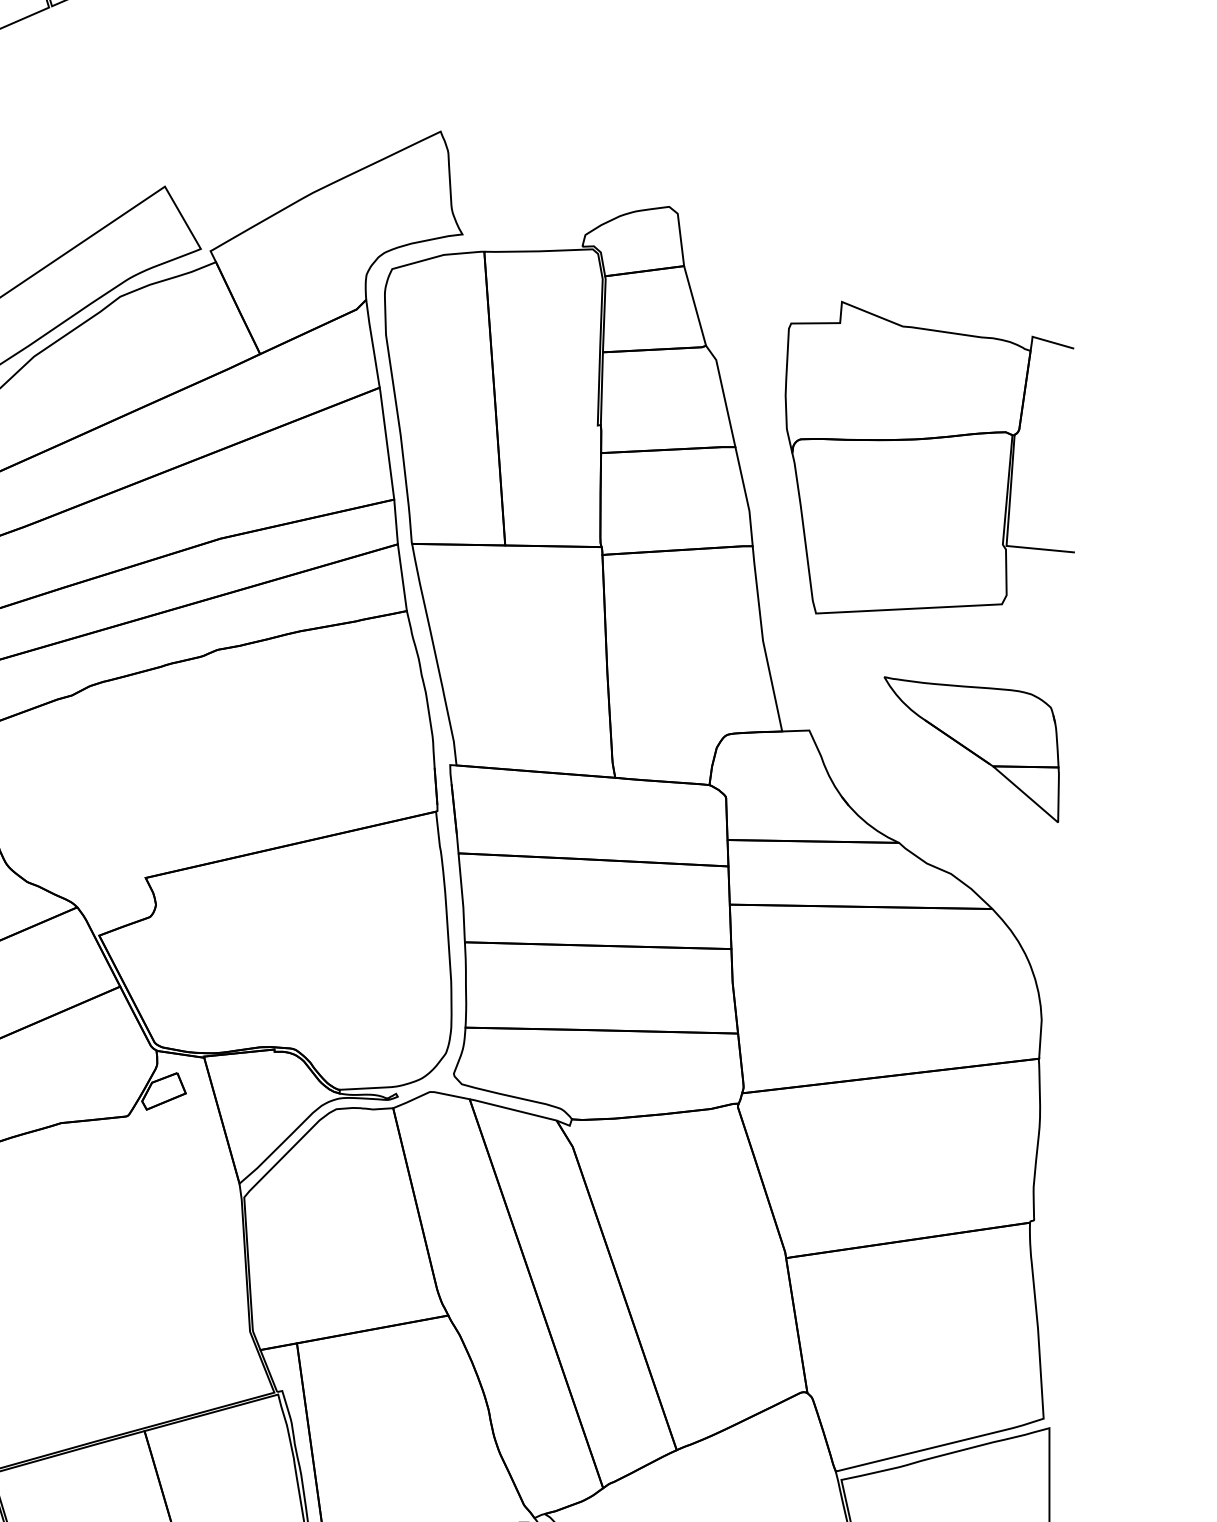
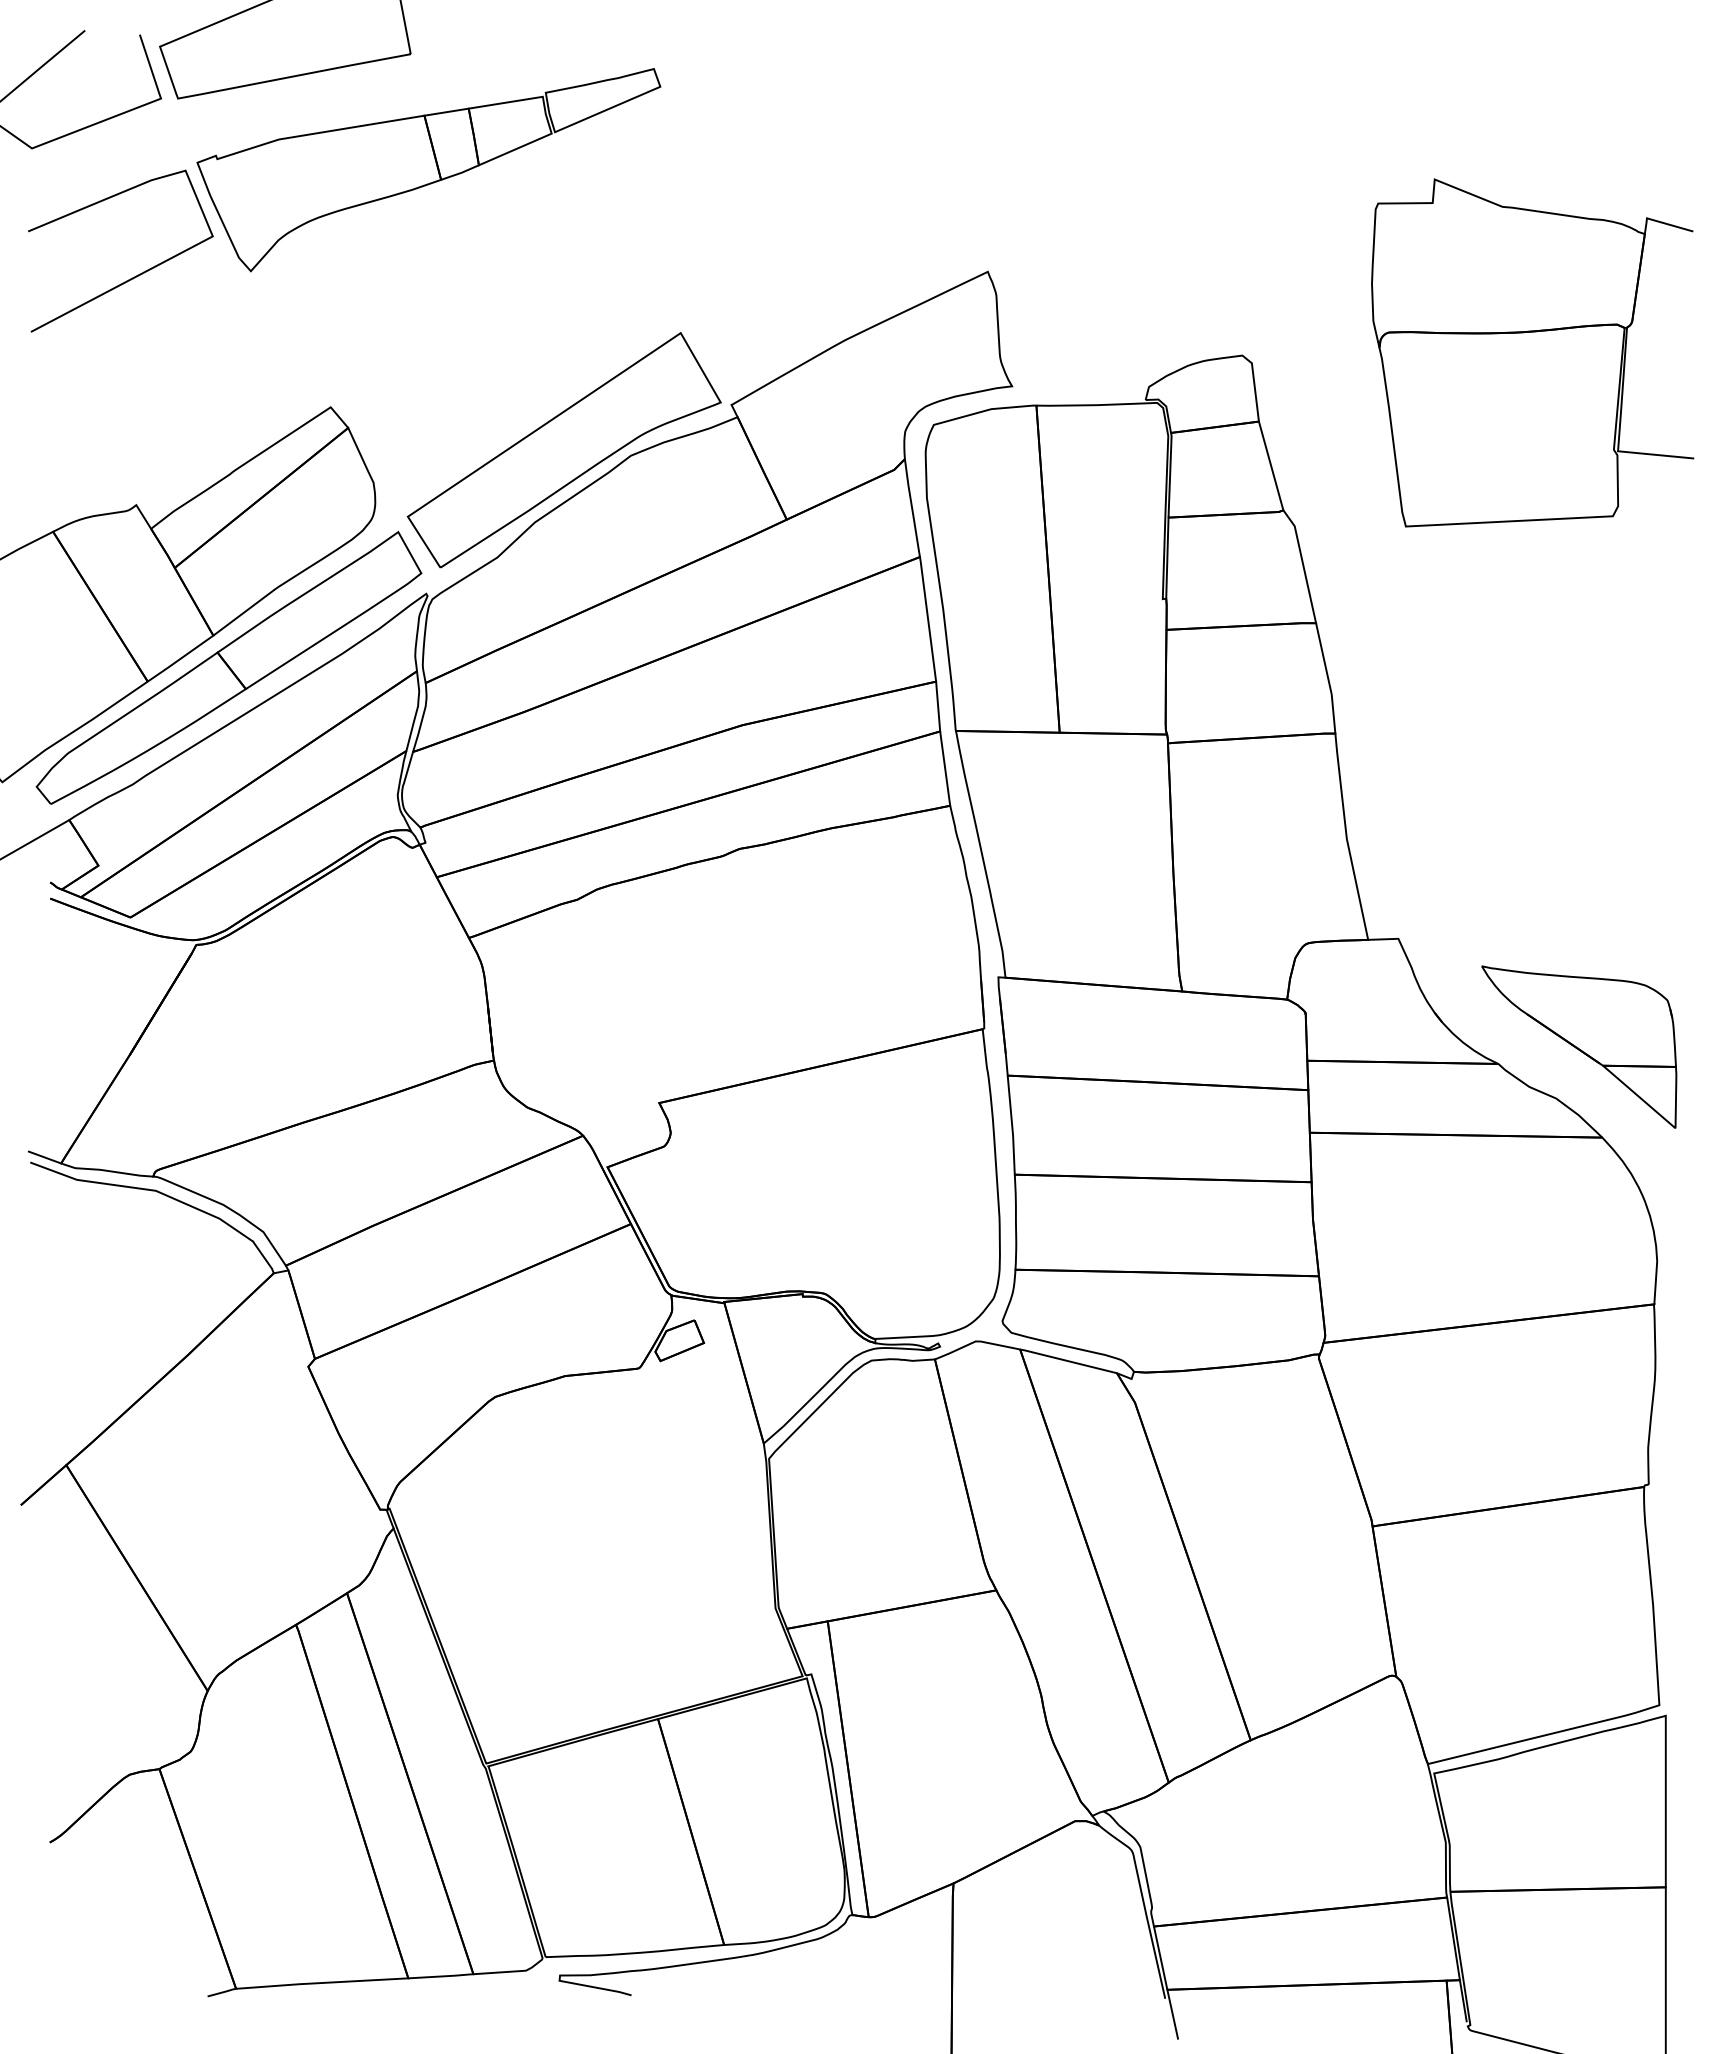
part: (929, 457) -> (1532, 352), moved
part: (971, 749) -> (1579, 1046), moved

